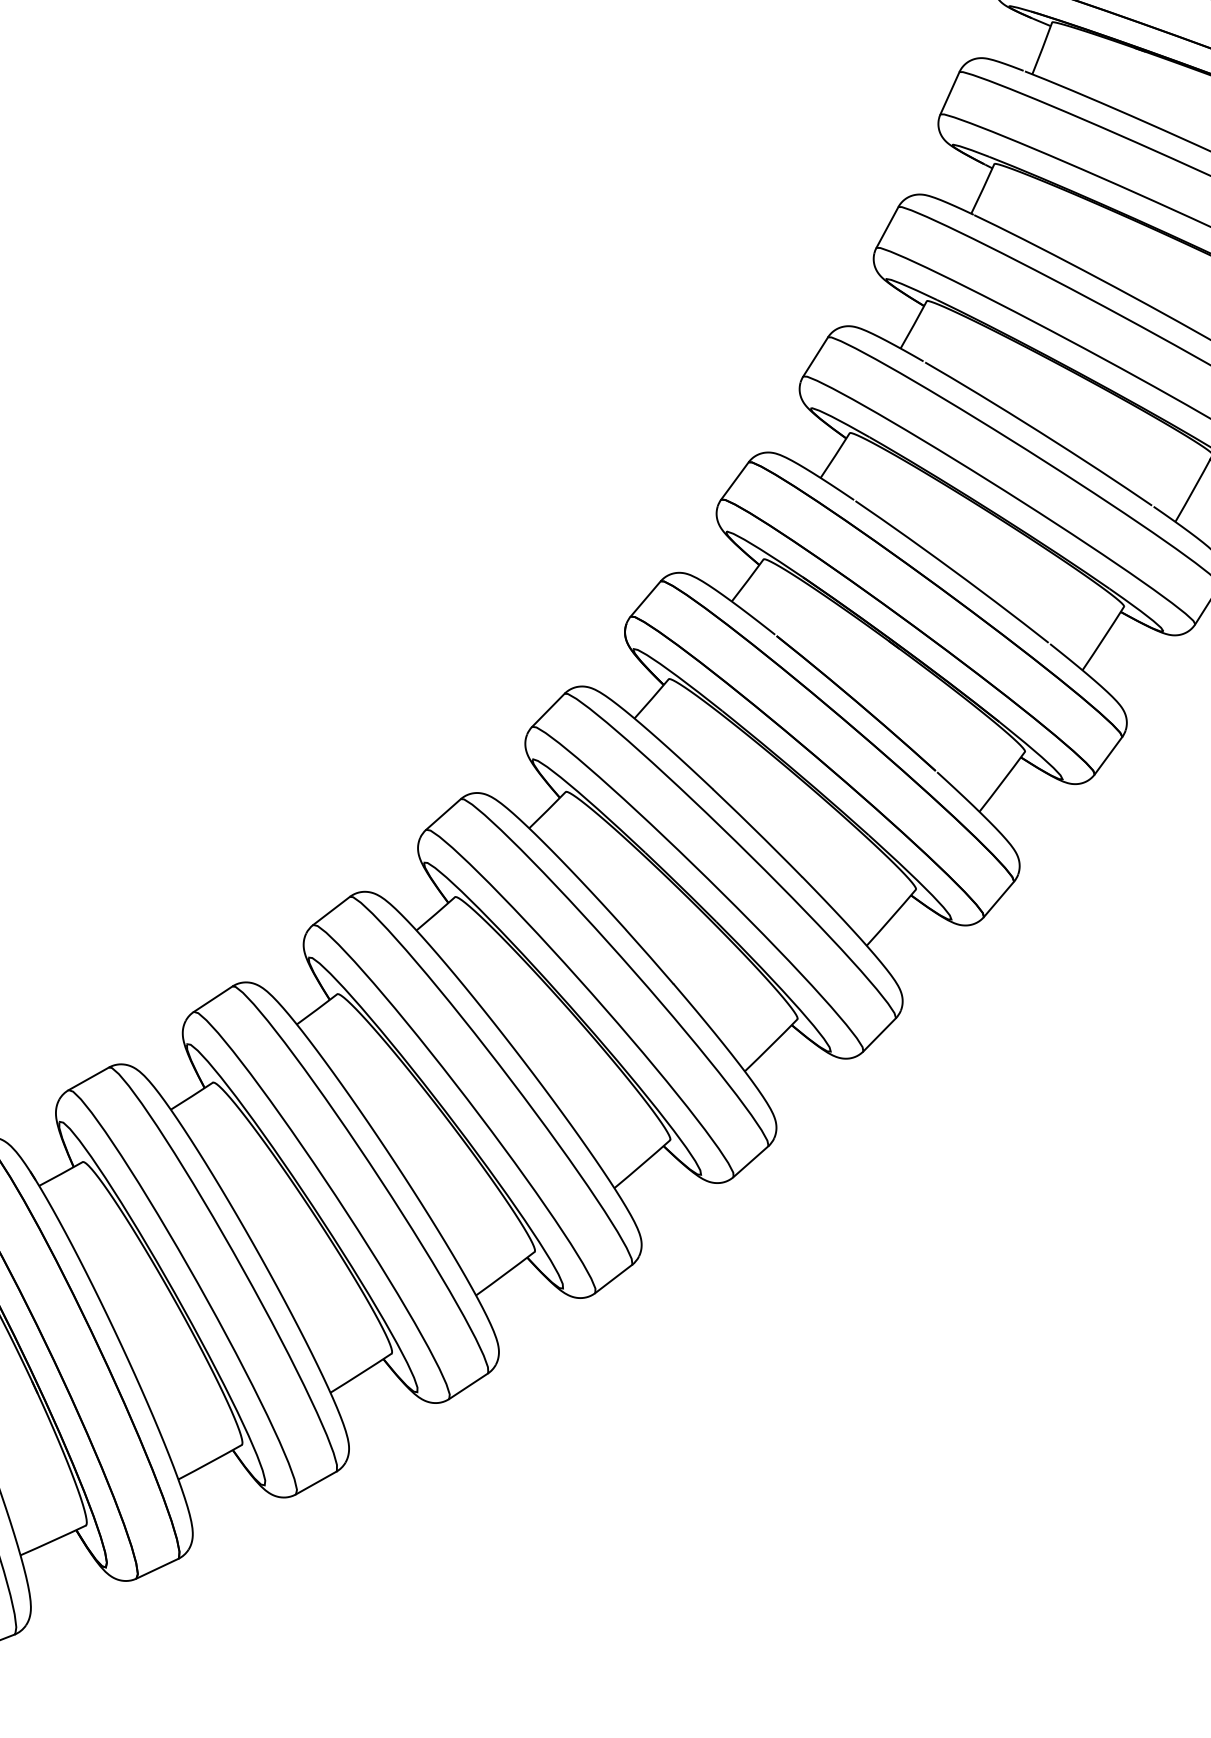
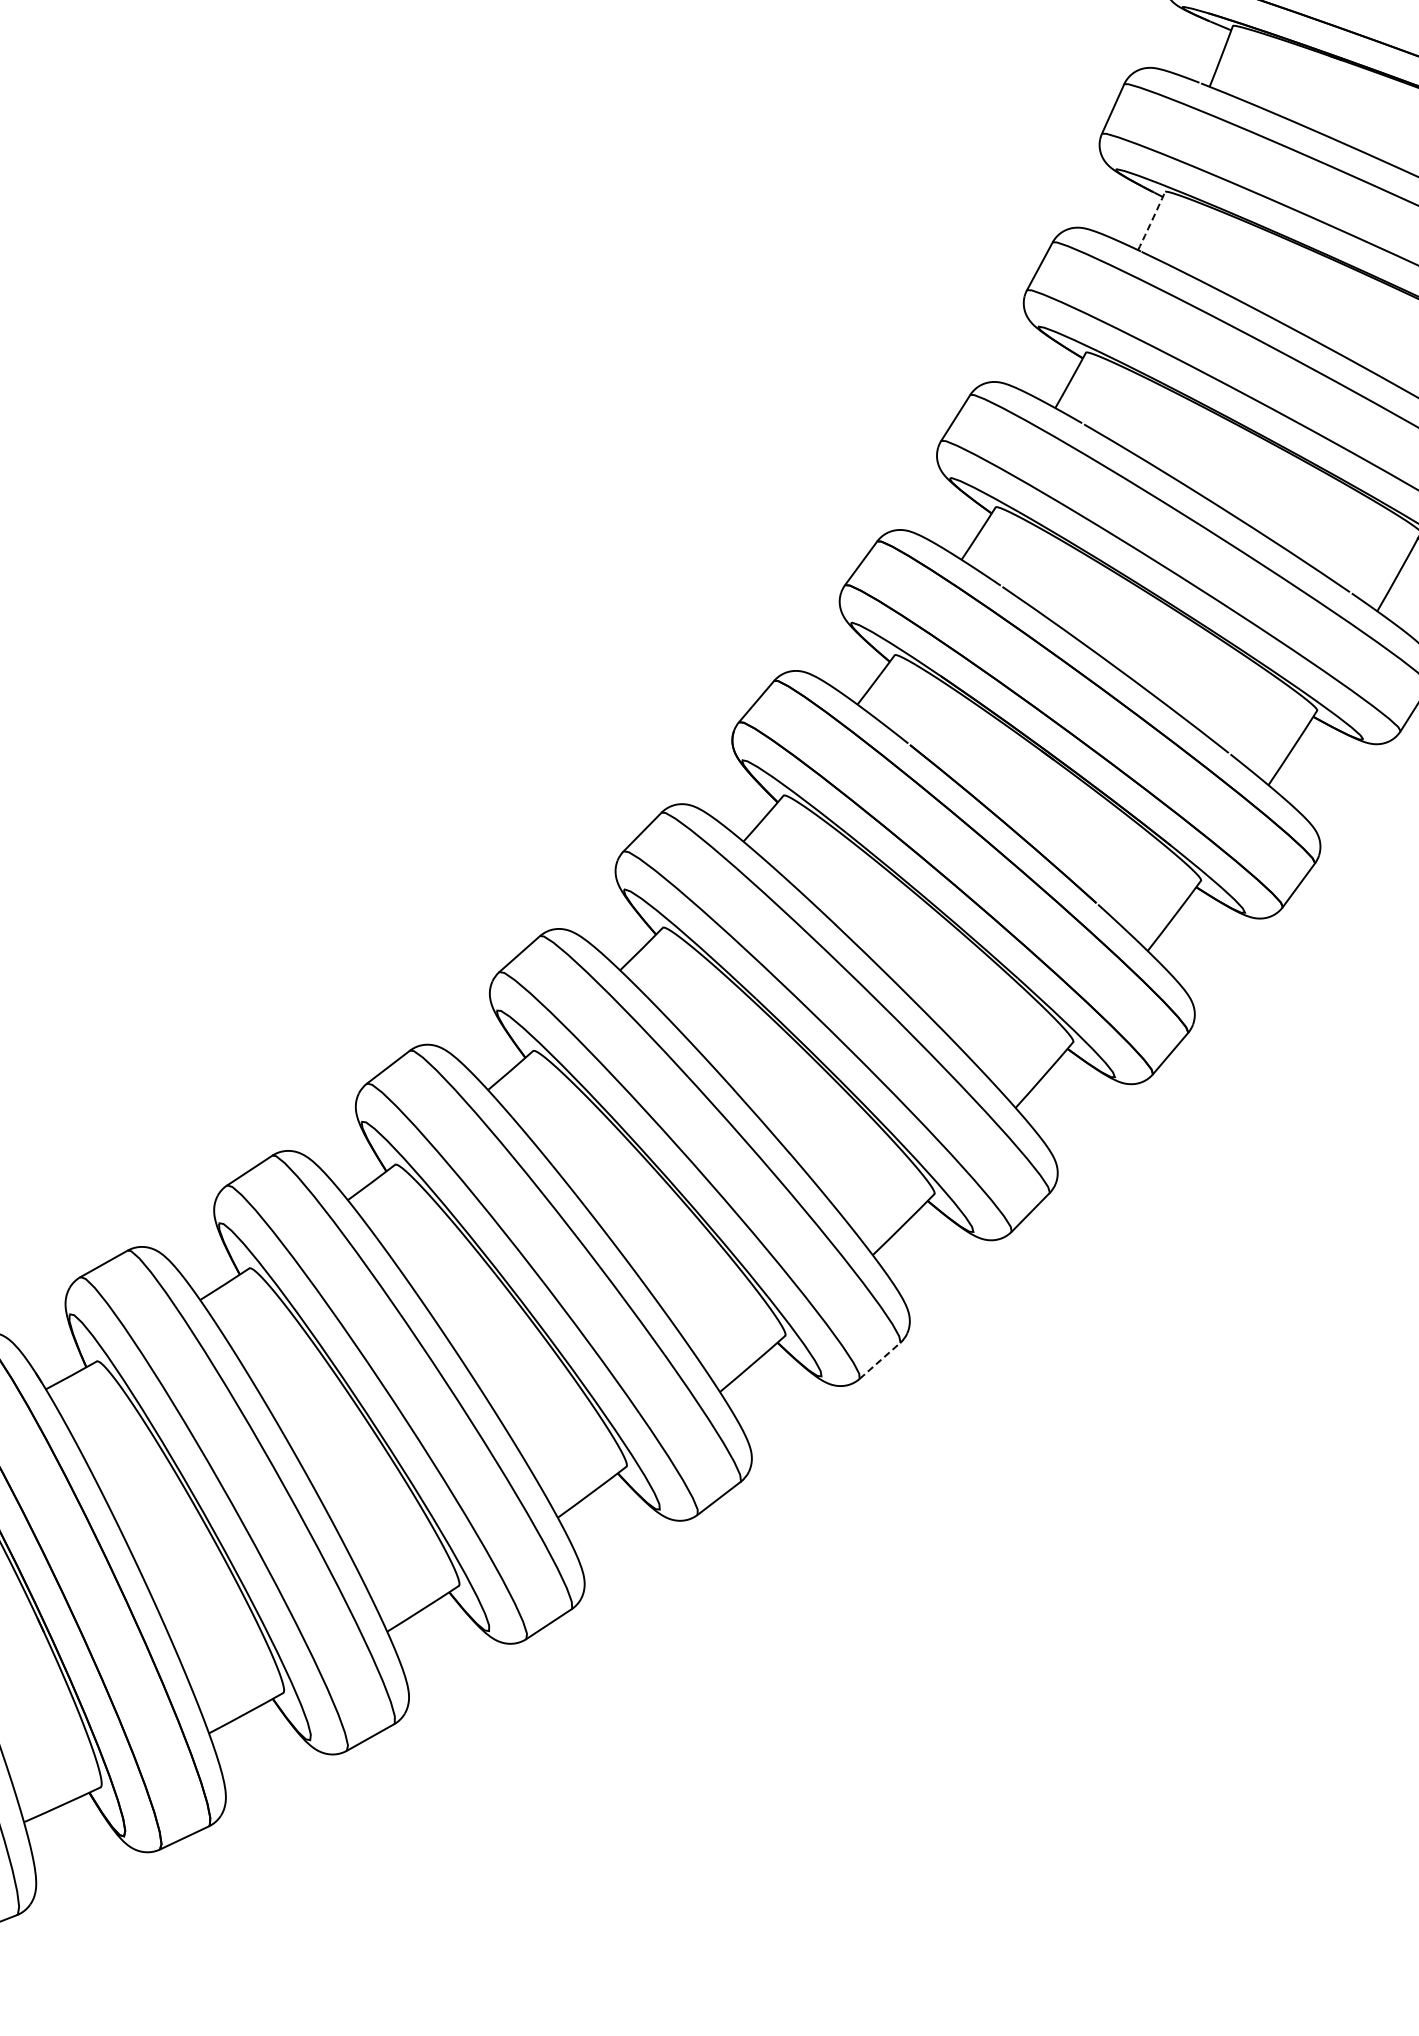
arc: (982, 188) -> (1151, 220), solid -> dashed
line: (751, 1161) -> (880, 1360), solid -> dashed

